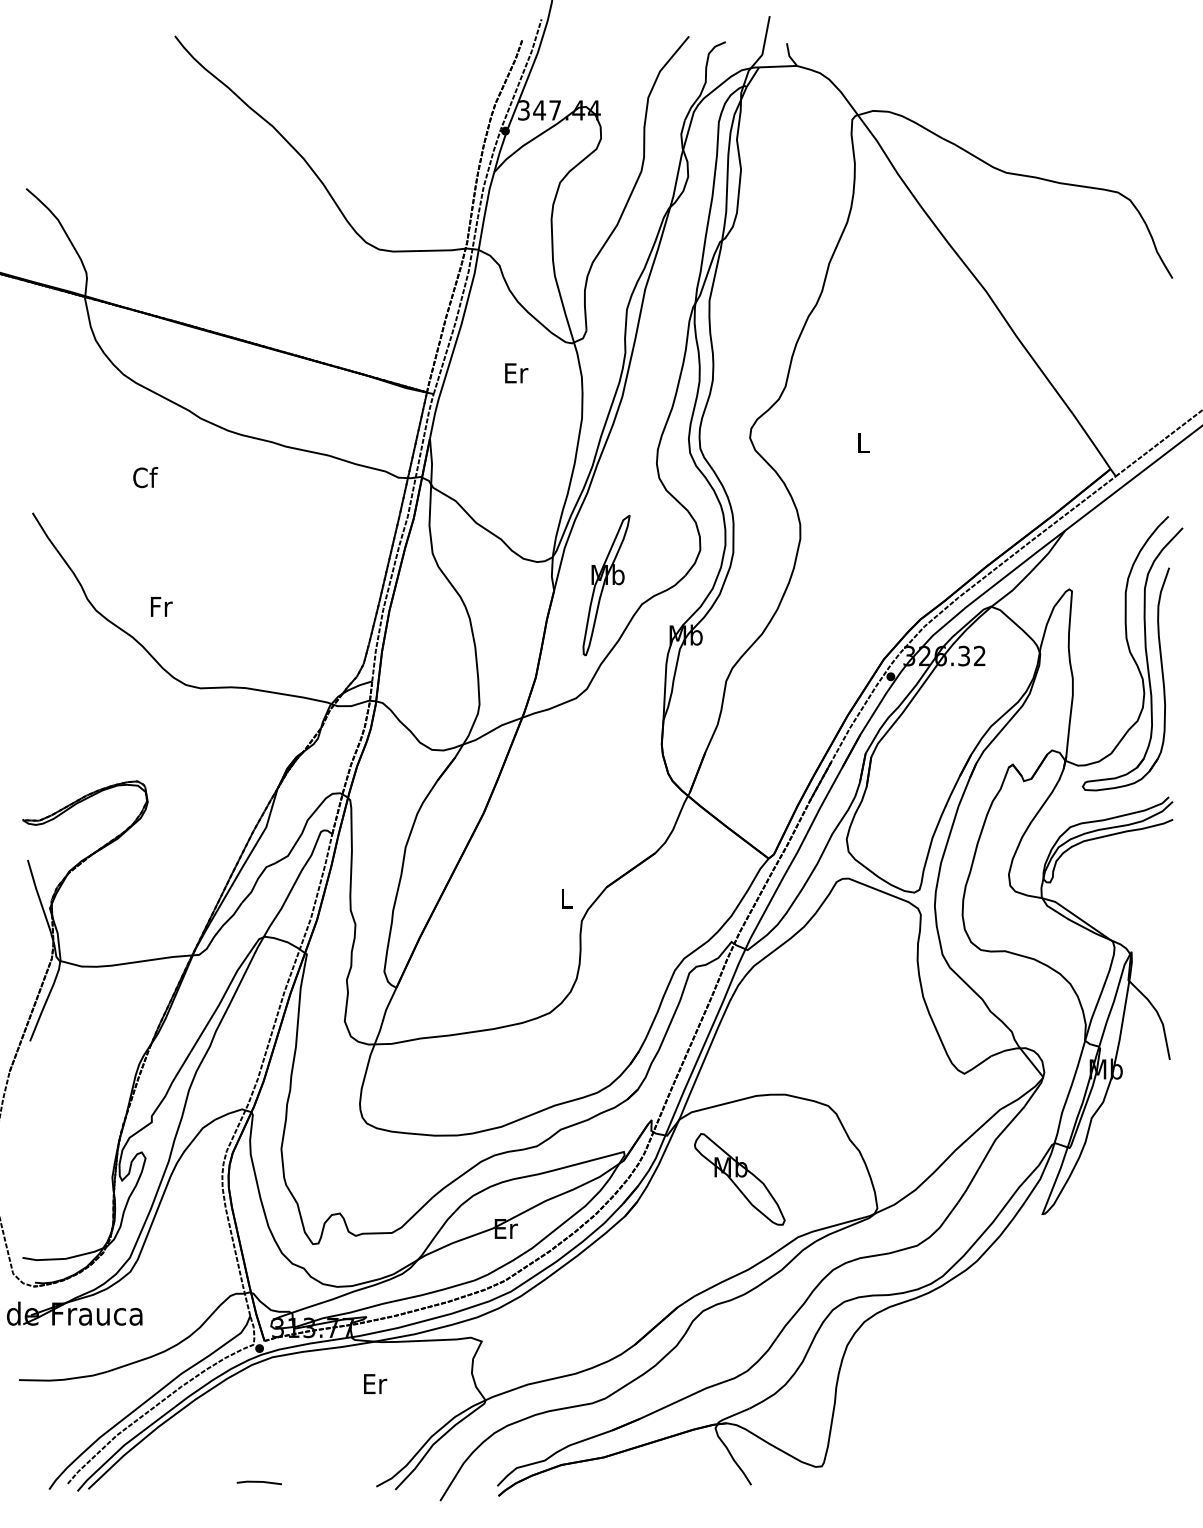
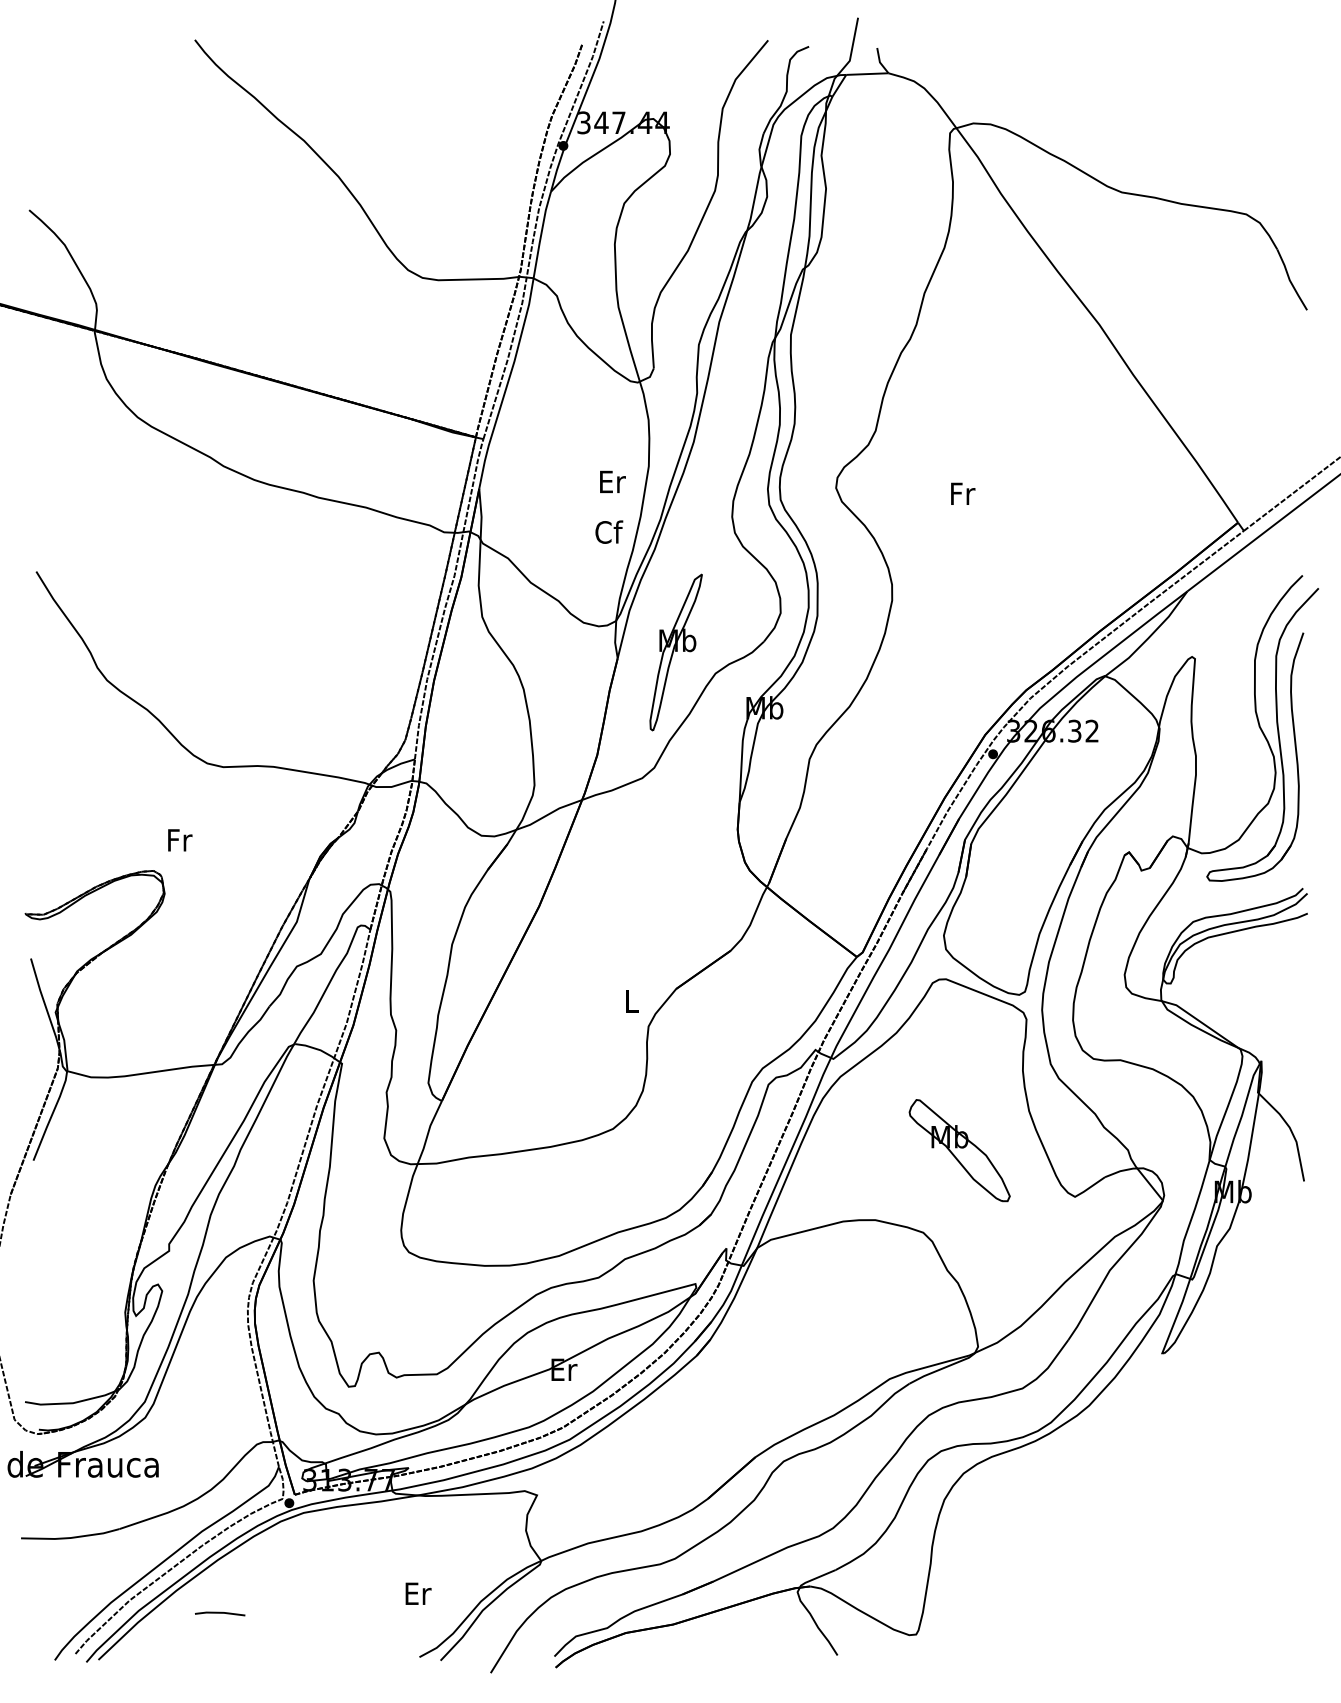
text: (516, 372) -> (612, 481), moved
text: (864, 442) -> (963, 493), L -> Fr
text: (145, 476) -> (609, 531), moved
text: (161, 607) -> (180, 840), moved
part: (739, 1179) -> (959, 1150), moved
text: (375, 1383) -> (418, 1593), moved
line: (259, 1482) -> (220, 1613), moved

